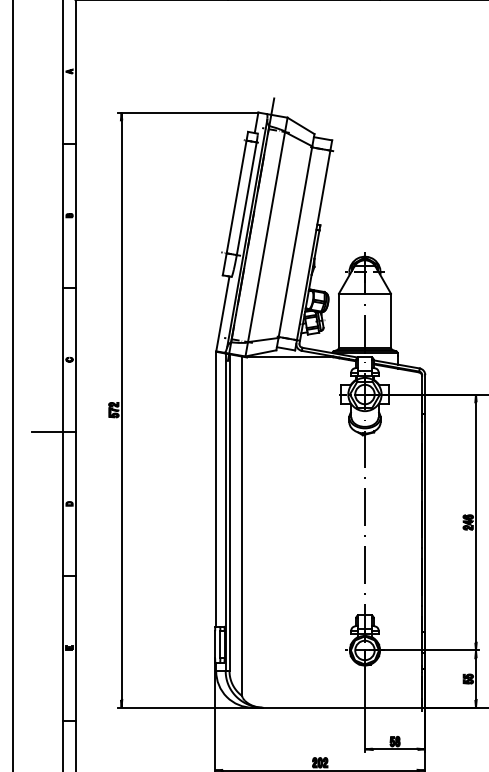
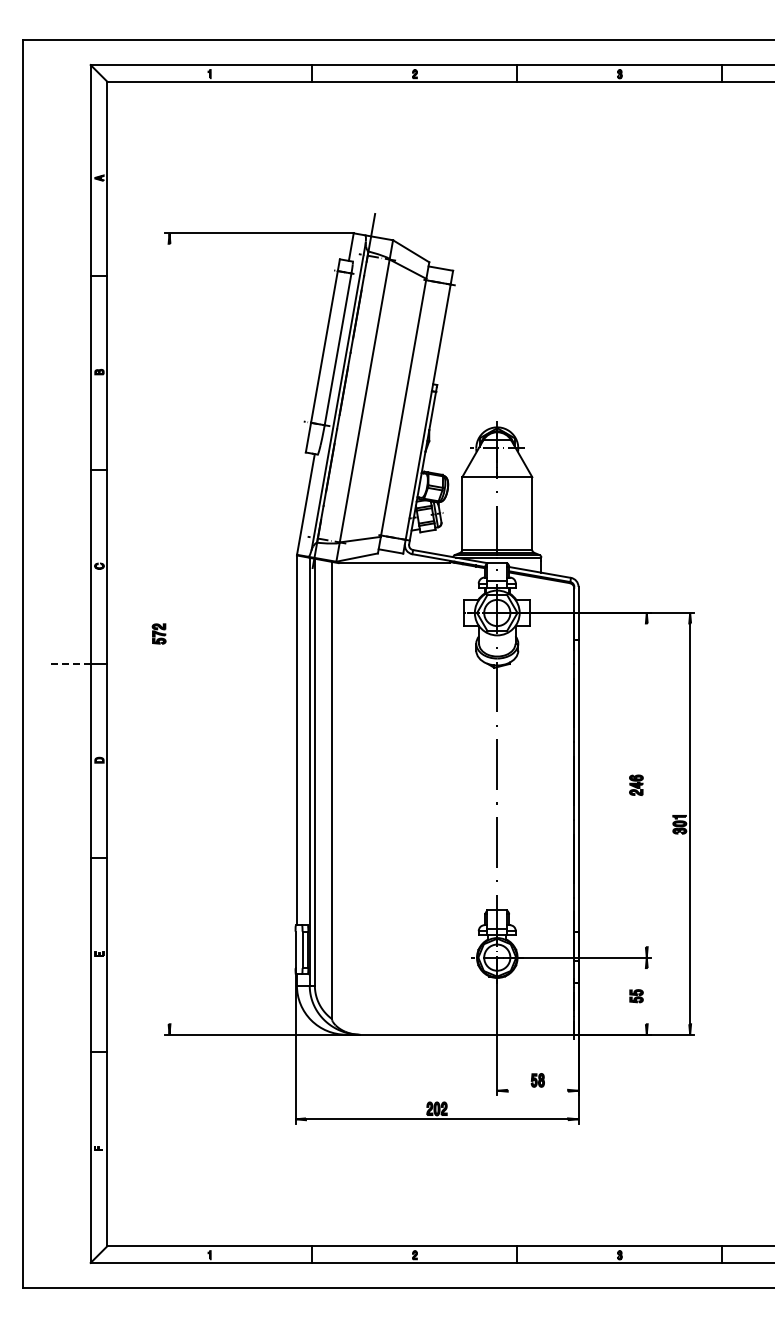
line: (121, 409) -> (169, 633), removed
line: (47, 432) -> (69, 664), solid -> dashed
line: (475, 522) -> (646, 785), removed
line: (475, 679) -> (646, 996), removed
line: (394, 749) -> (537, 1090), removed

